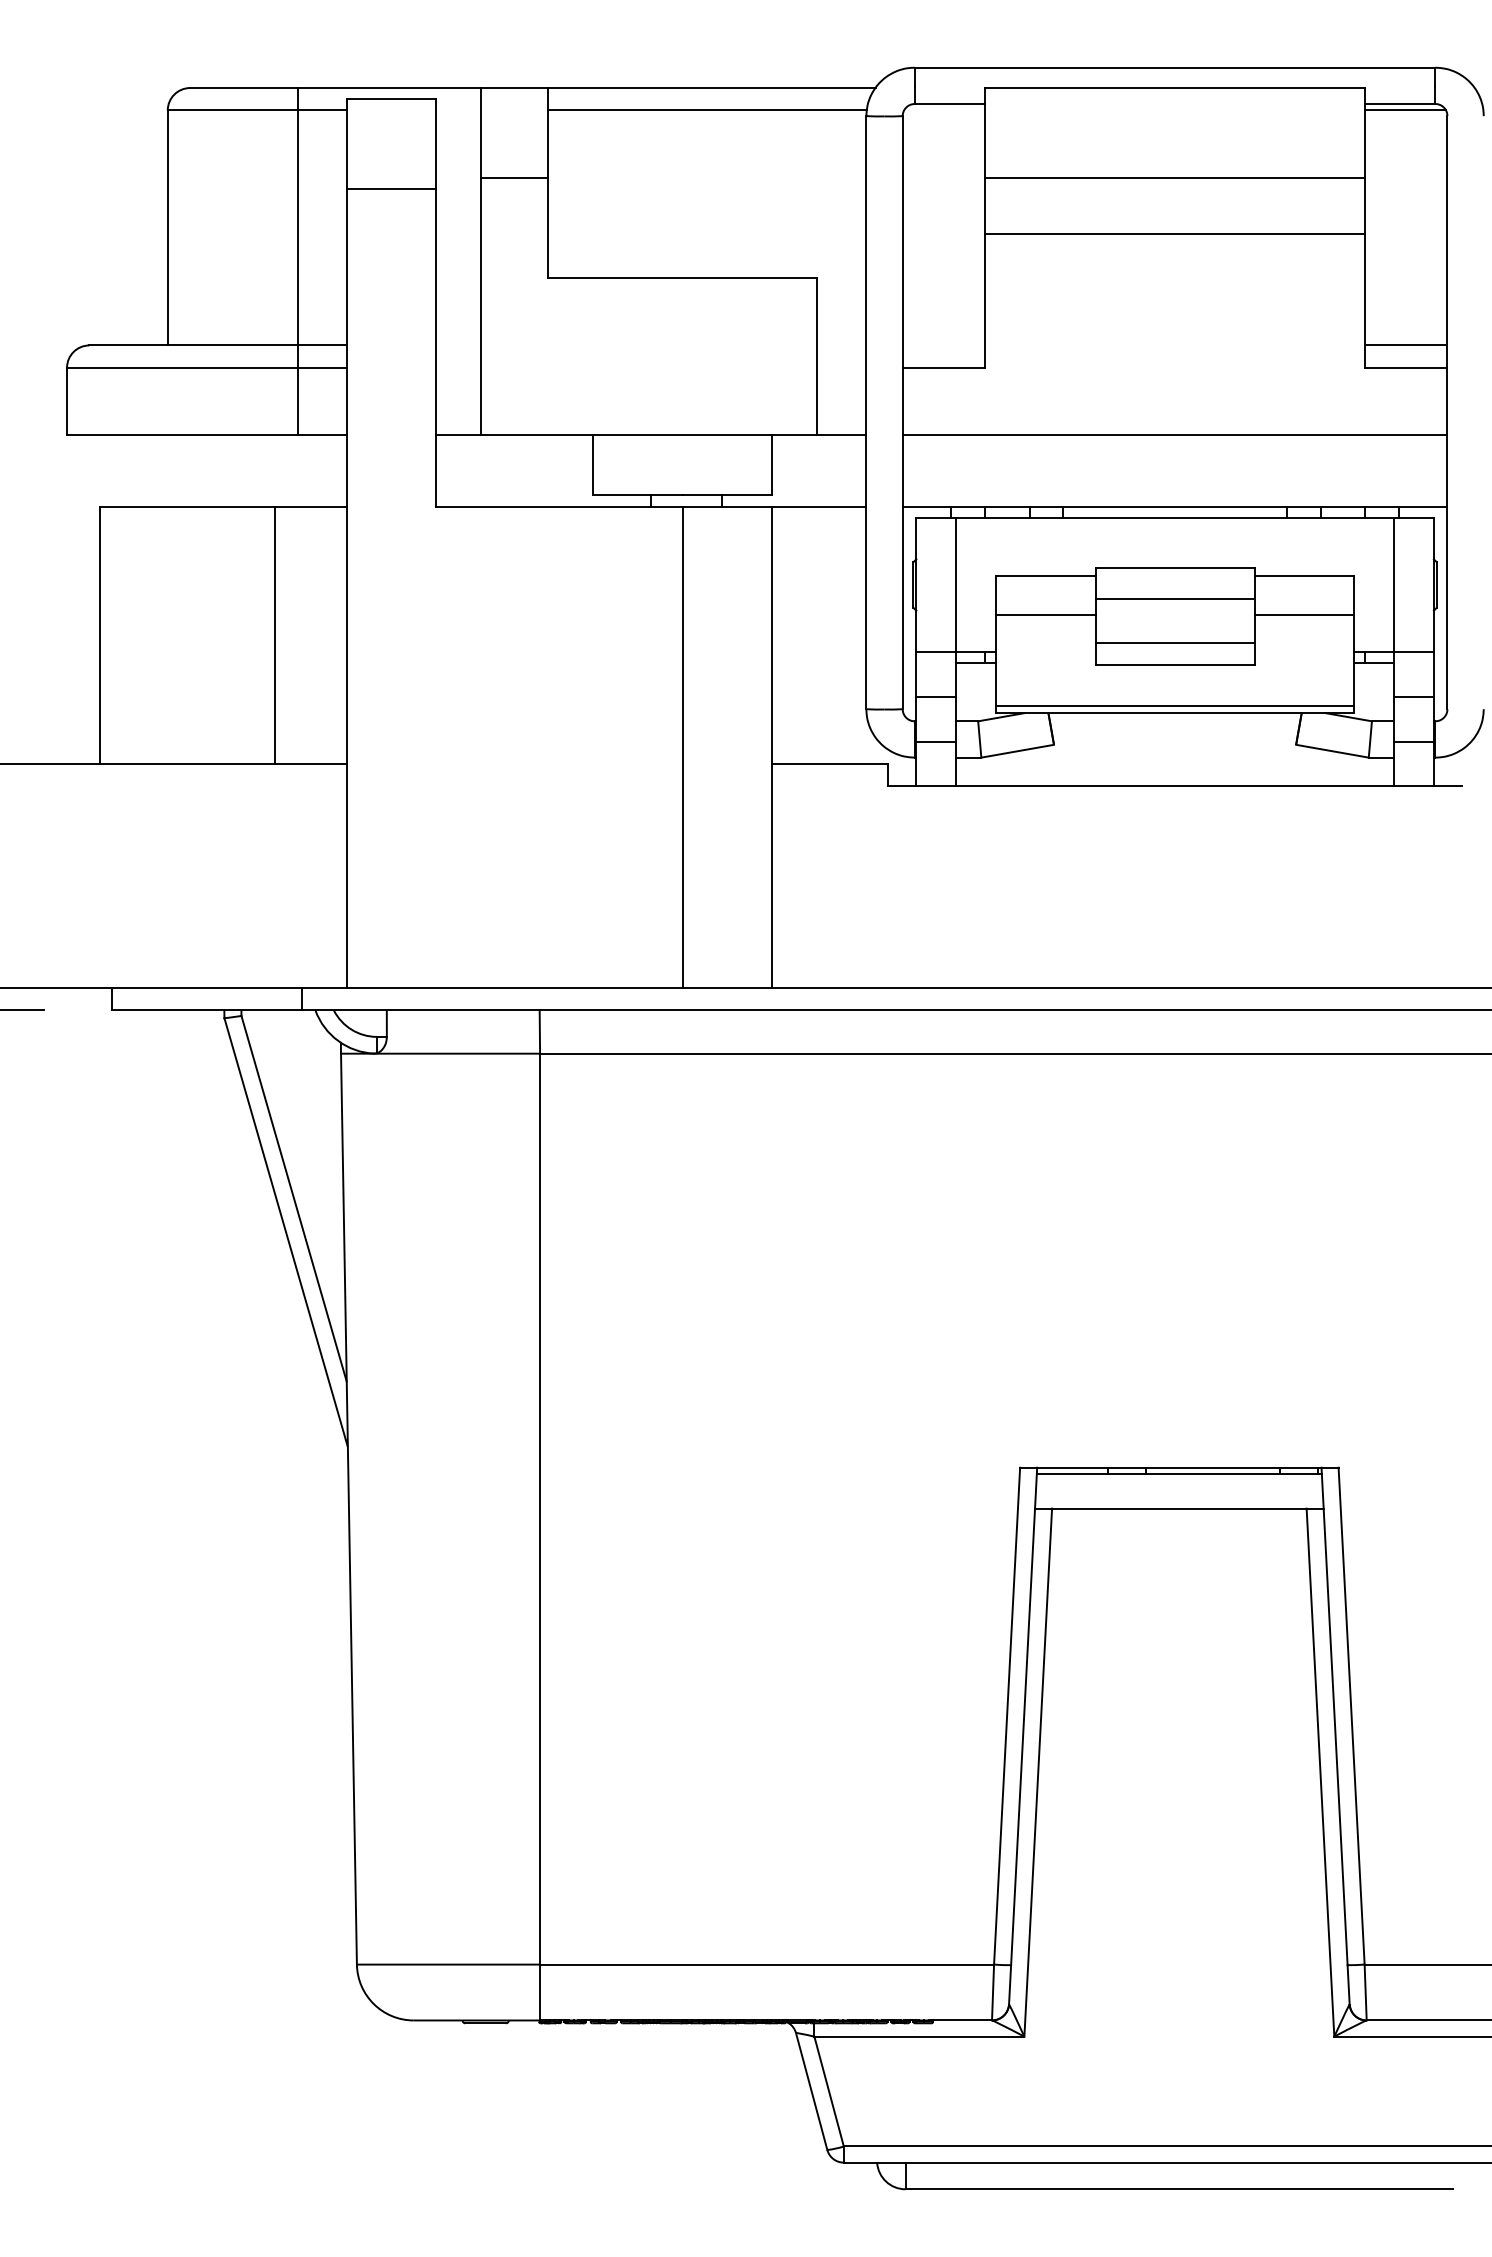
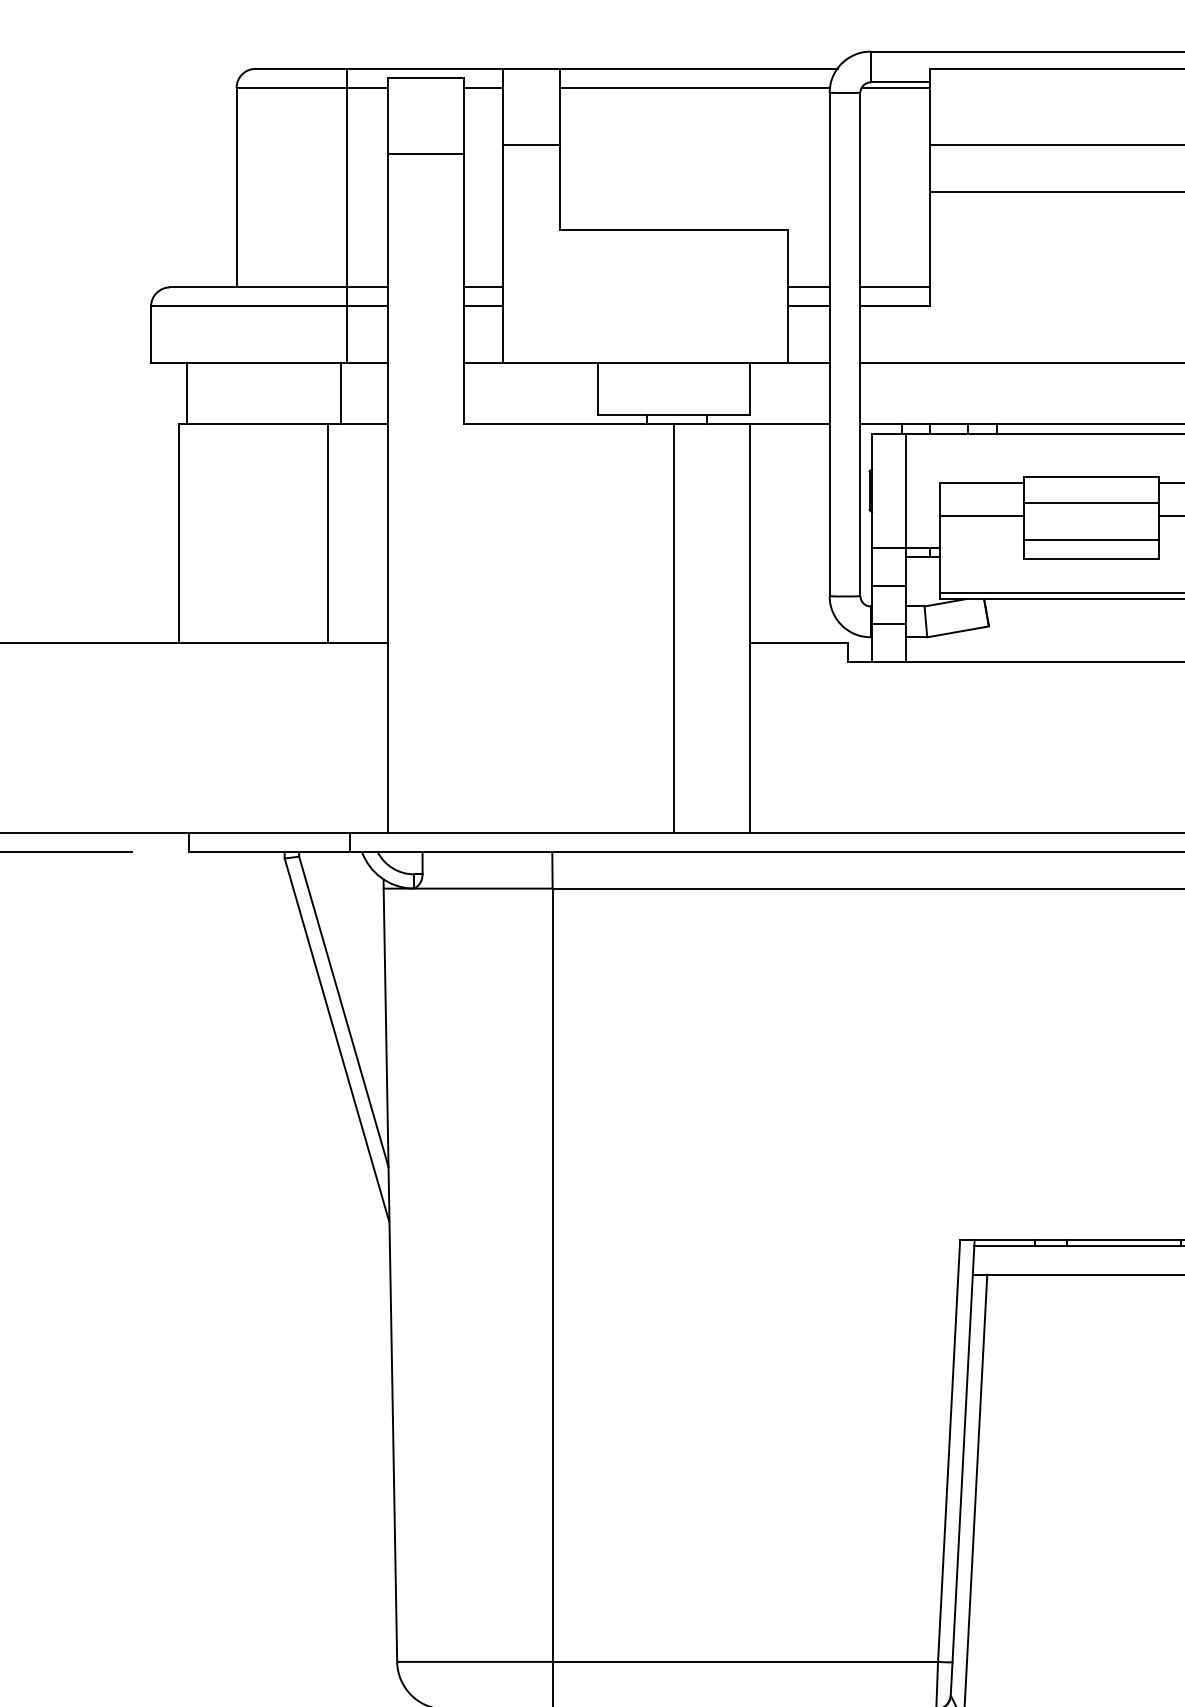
line: (458, 110) -> (483, 87), added
line: (944, 110) -> (895, 87), added
line: (458, 345) -> (483, 287), added
line: (841, 345) -> (808, 287), added
line: (943, 345) -> (895, 287), added
line: (458, 367) -> (483, 306), added
line: (841, 367) -> (808, 306), added
line: (109, 470) -> (187, 393), added
line: (290, 470) -> (340, 393), added

